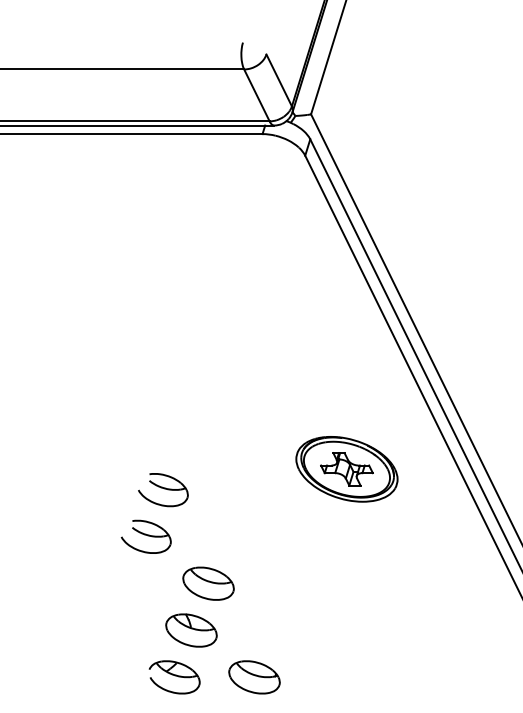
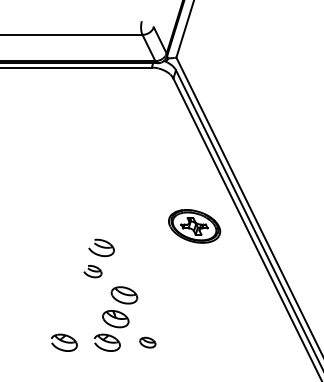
part: (346, 469) -> (194, 226), moved
part: (145, 536) -> (92, 271), size x0.7
part: (88, 676) -> (63, 342), added
part: (254, 676) -> (147, 342), size x0.6

